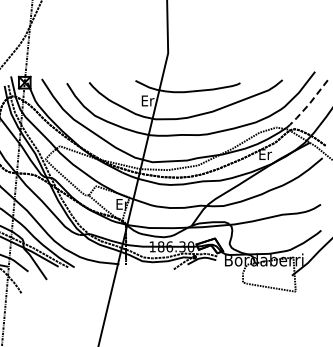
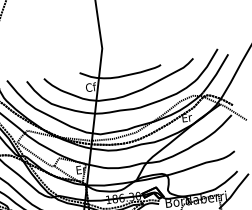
text: (147, 100) -> (90, 87), Er -> Cf
line: (309, 104) -> (216, 74), dashed -> solid

